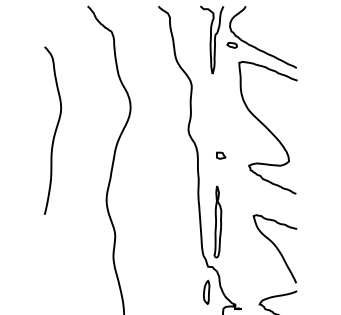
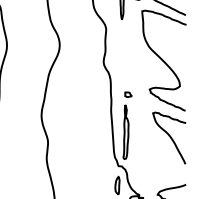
part: (221, 155) -> (128, 94), moved
curve: (275, 247) -> (169, 137), moved

